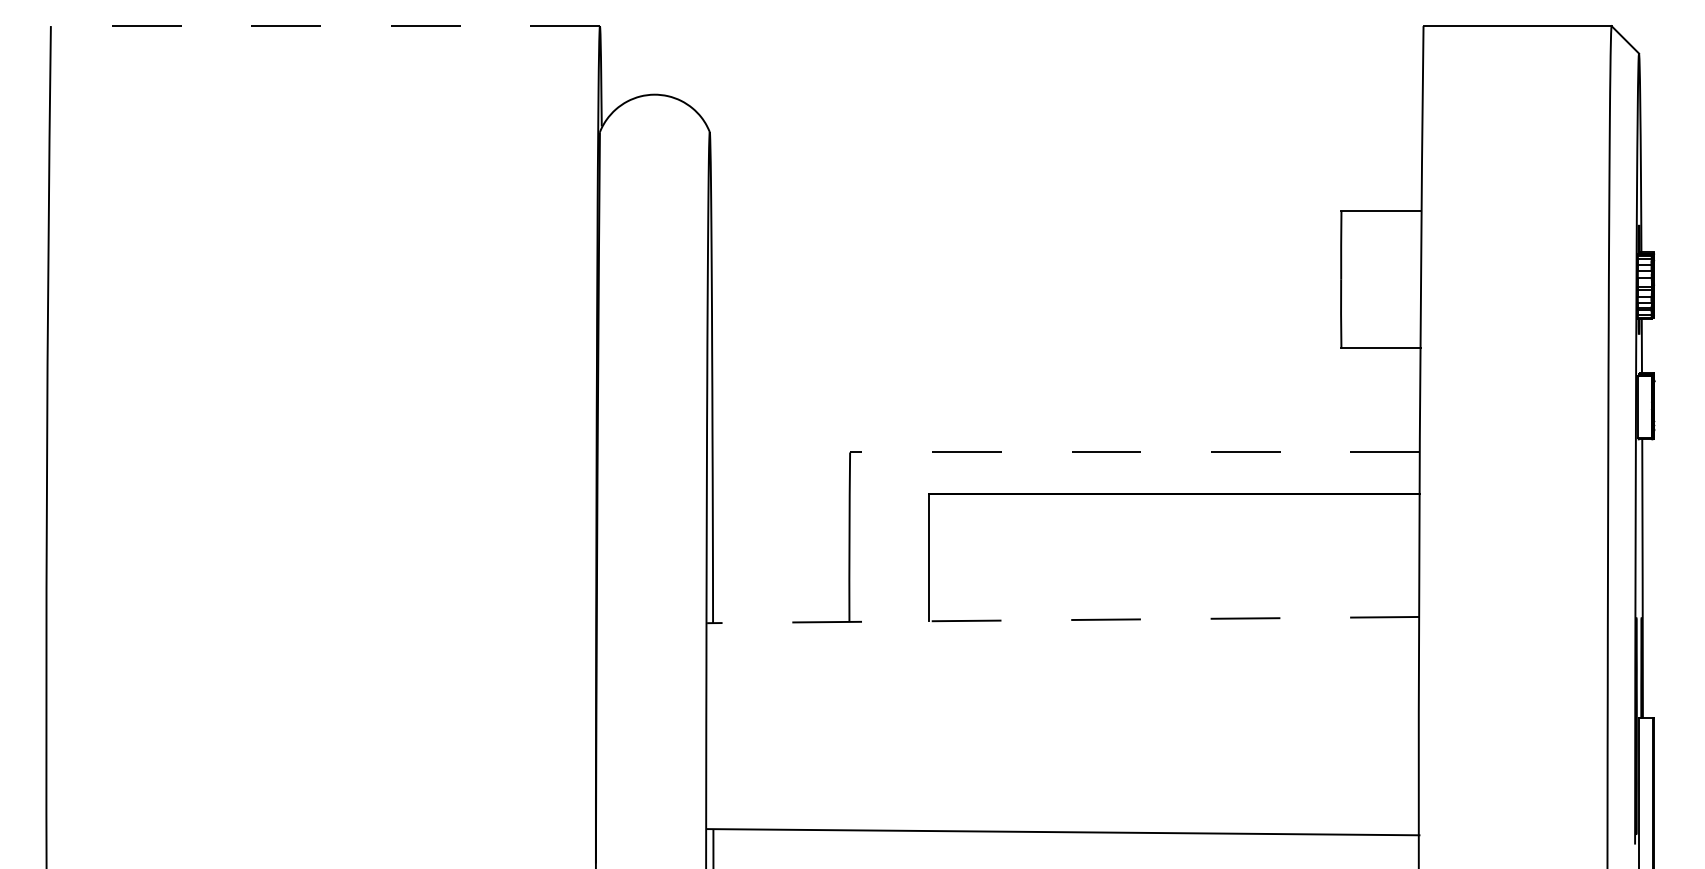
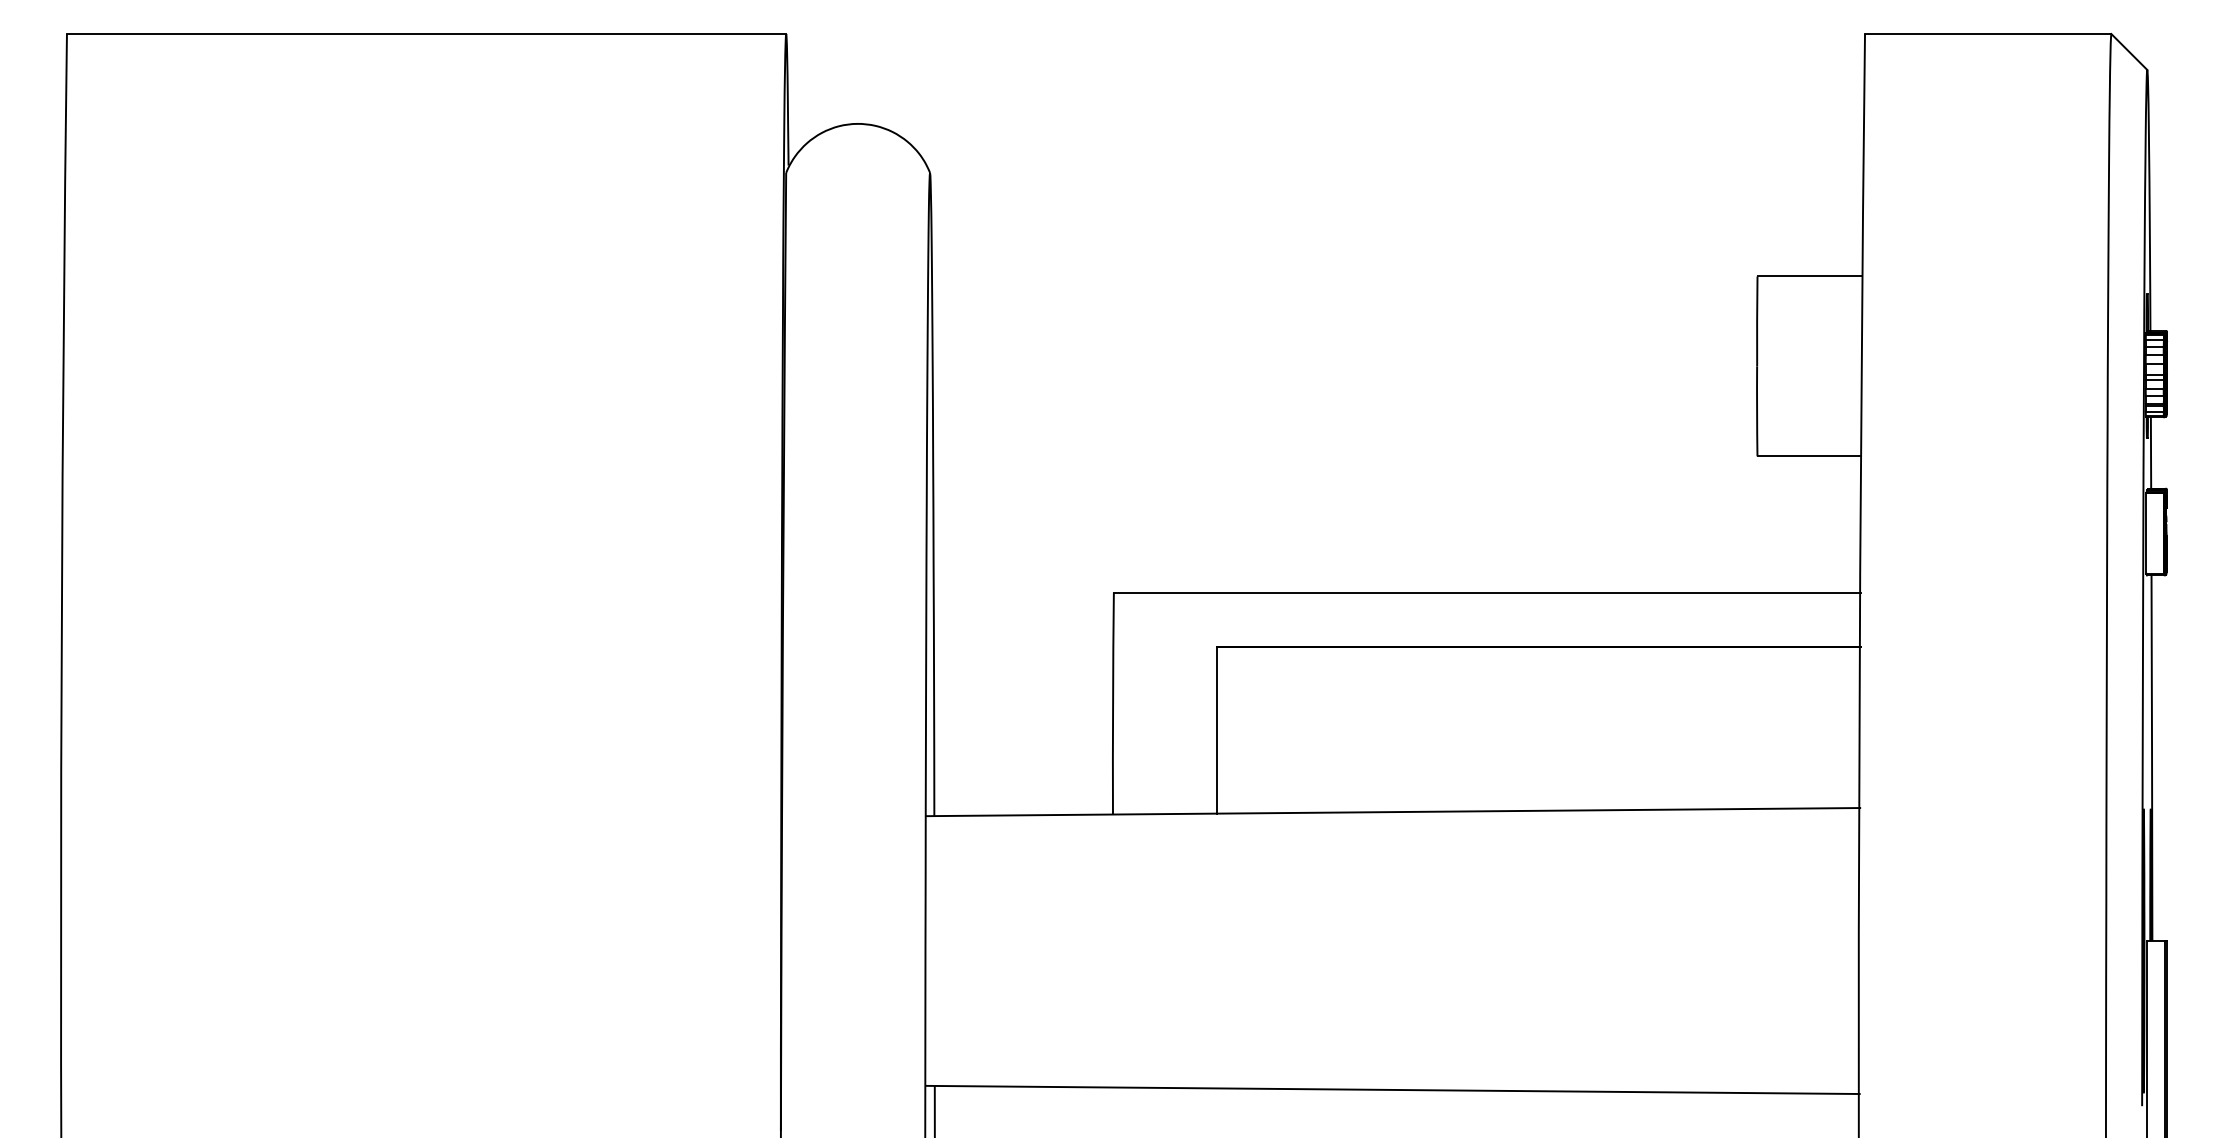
line: (325, 26) -> (426, 34), dashed -> solid
line: (1134, 452) -> (1486, 592), dashed -> solid
line: (1063, 620) -> (1393, 812), dashed -> solid

